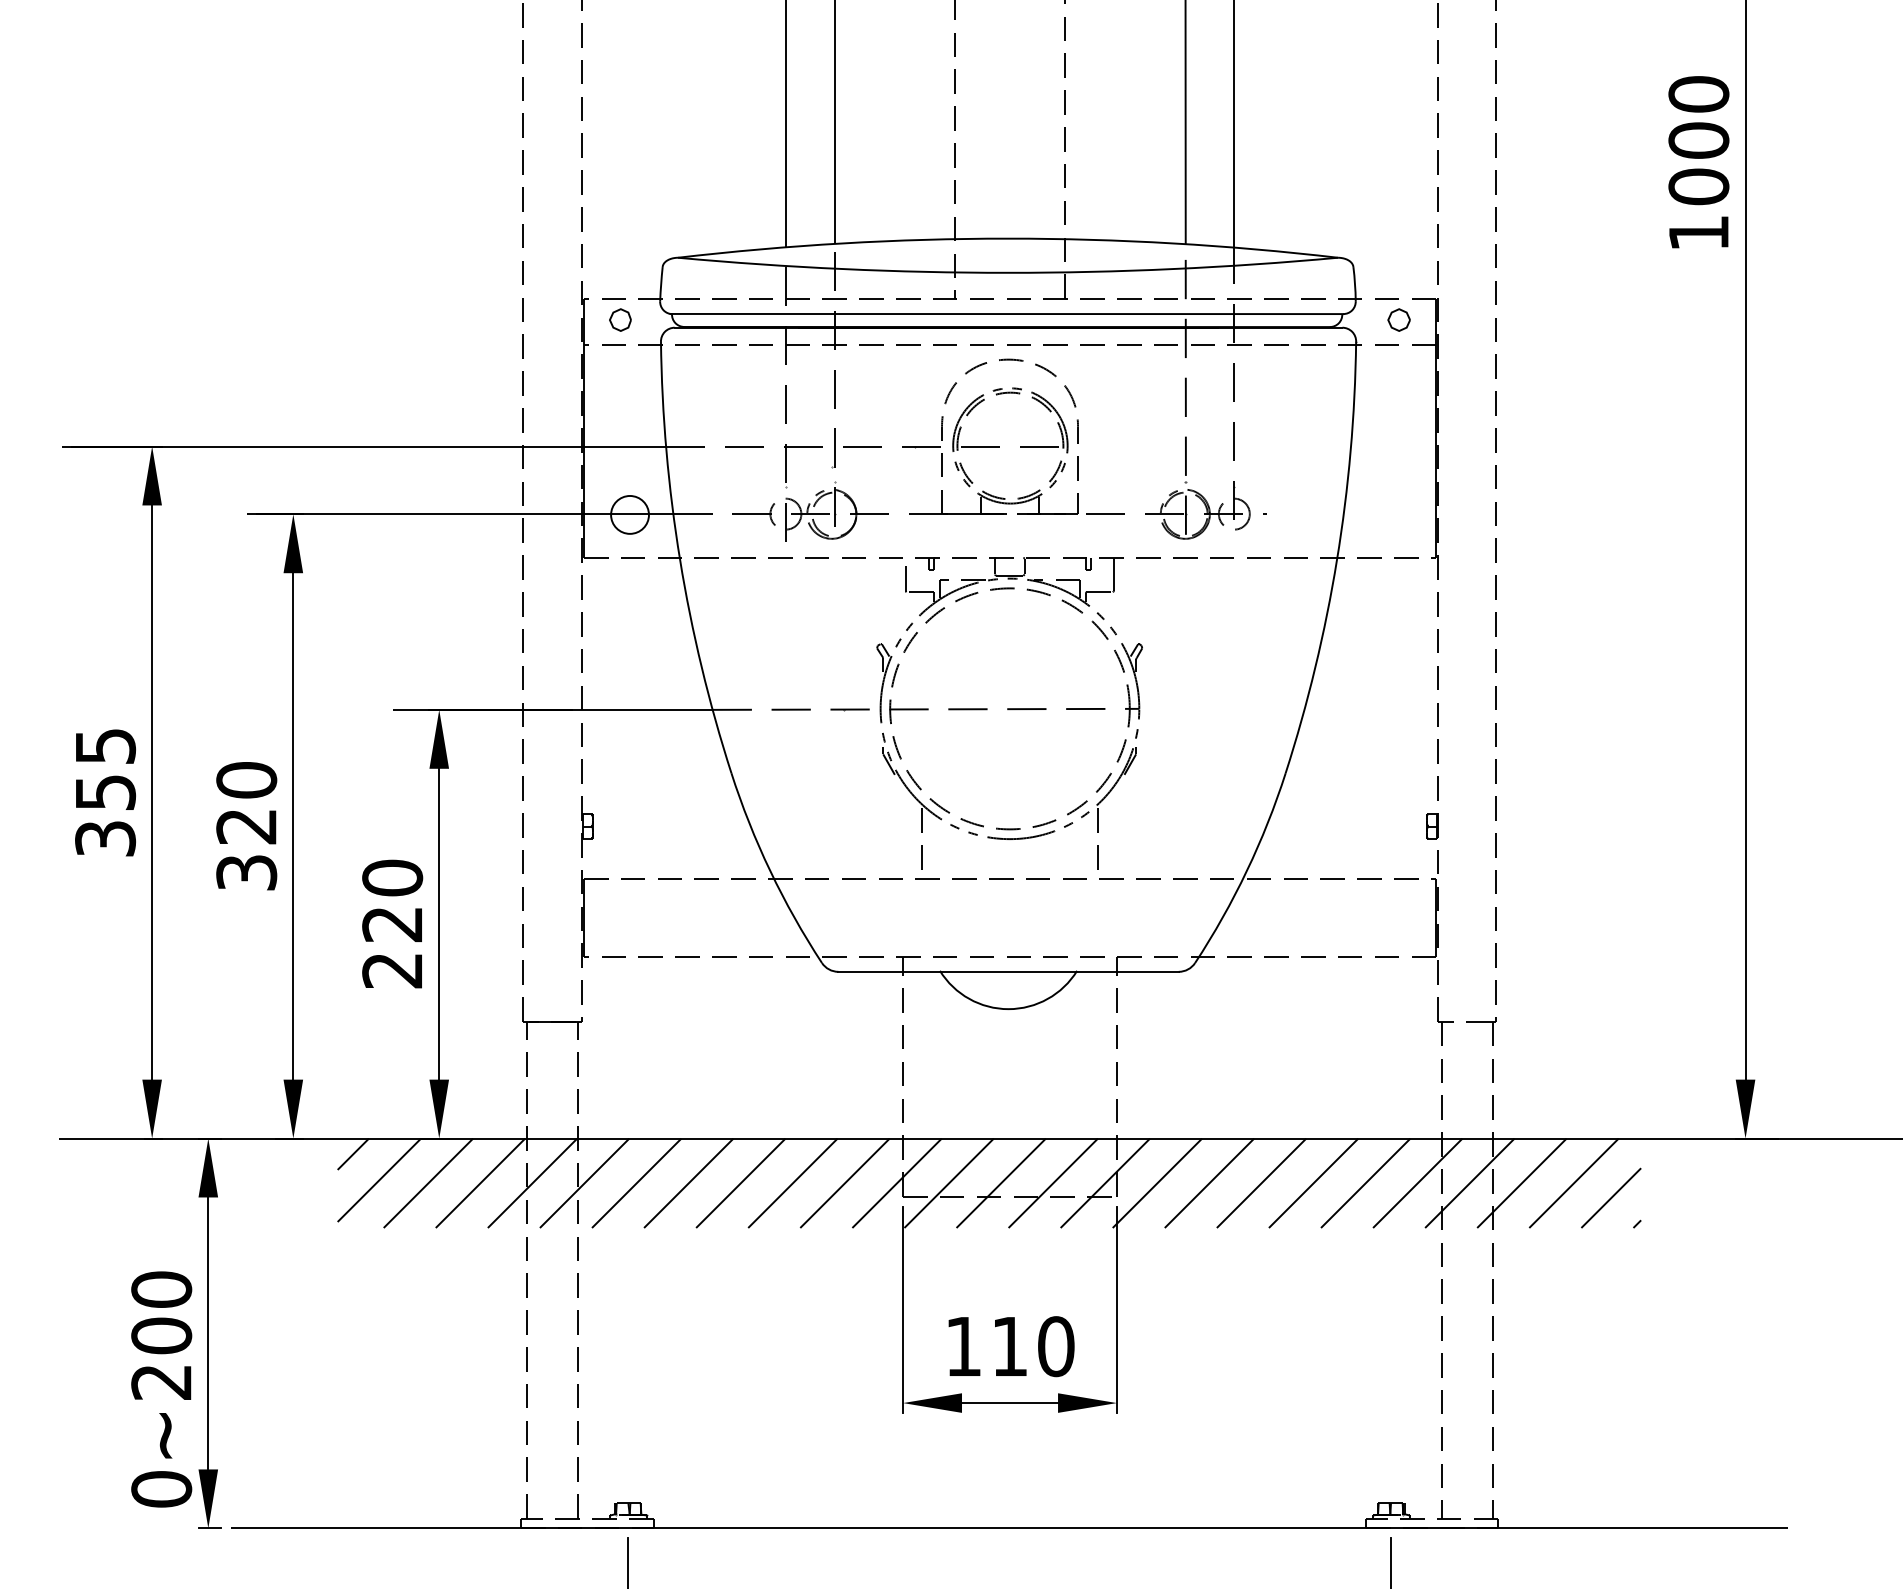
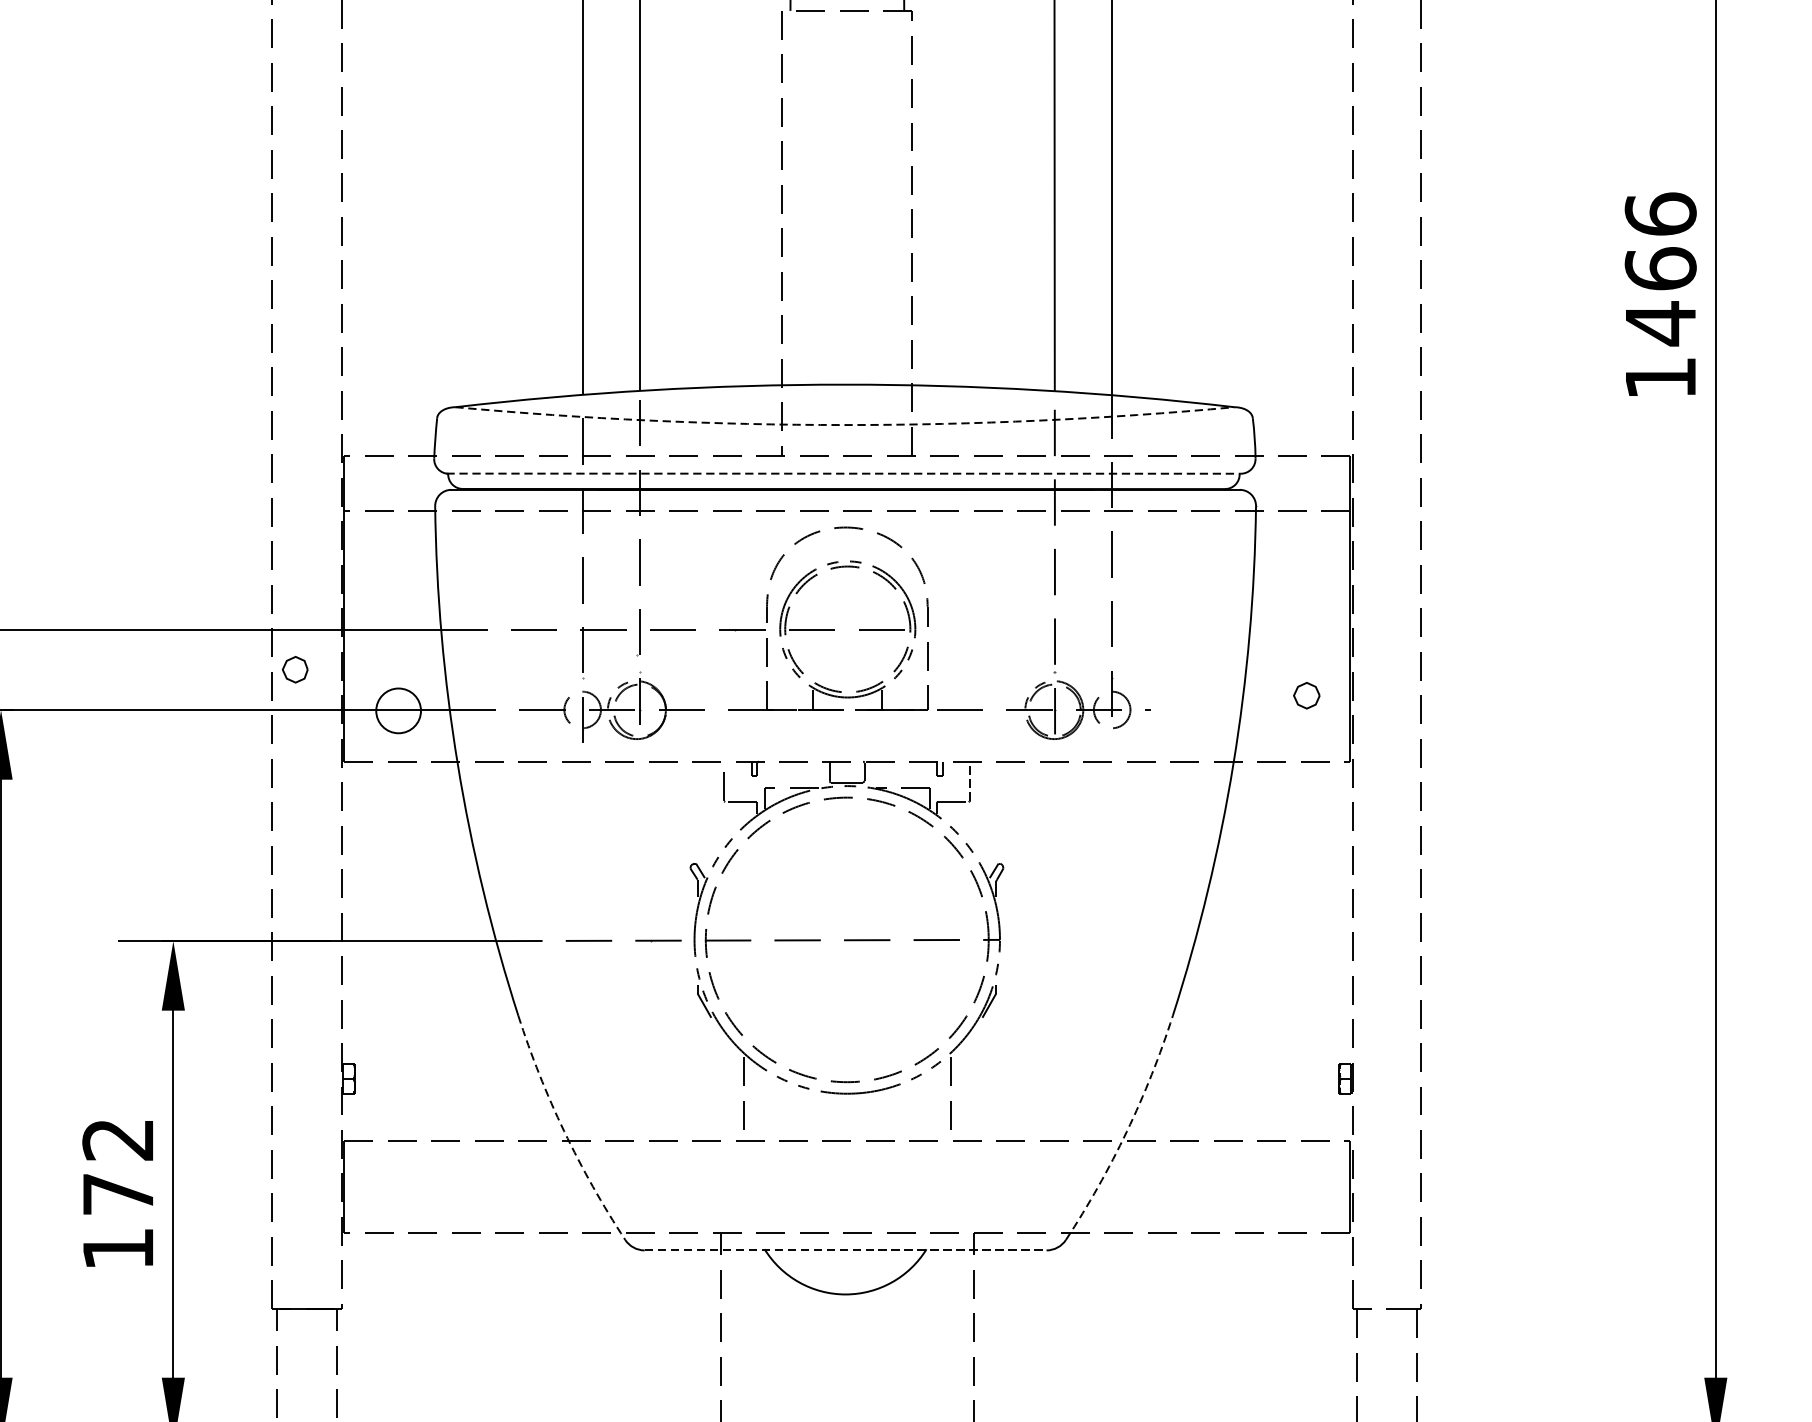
text: (1698, 140) -> (1660, 268), 1000 -> 1466
arc: (1008, 272) -> (845, 424), solid -> dashed
line: (1007, 314) -> (844, 474), solid -> dashed
part: (620, 319) -> (295, 669), moved
part: (1398, 319) -> (1306, 695), moved
line: (1114, 573) -> (970, 780), solid -> dashed
arc: (770, 871) -> (564, 1131), solid -> dashed
arc: (1246, 871) -> (1126, 1131), solid -> dashed
text: (392, 923) -> (118, 1193), 220 -> 172
line: (1009, 971) -> (846, 1250), solid -> dashed

